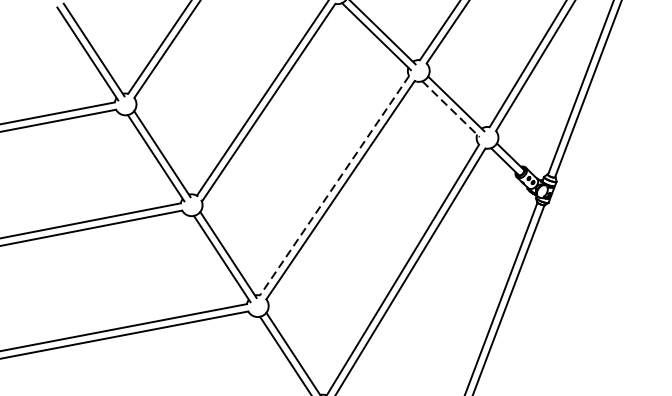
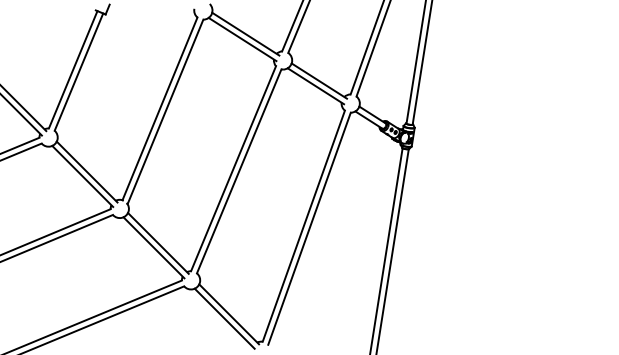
line: (451, 109) -> (316, 86), dashed -> solid
line: (334, 185) -> (233, 168), dashed -> solid

